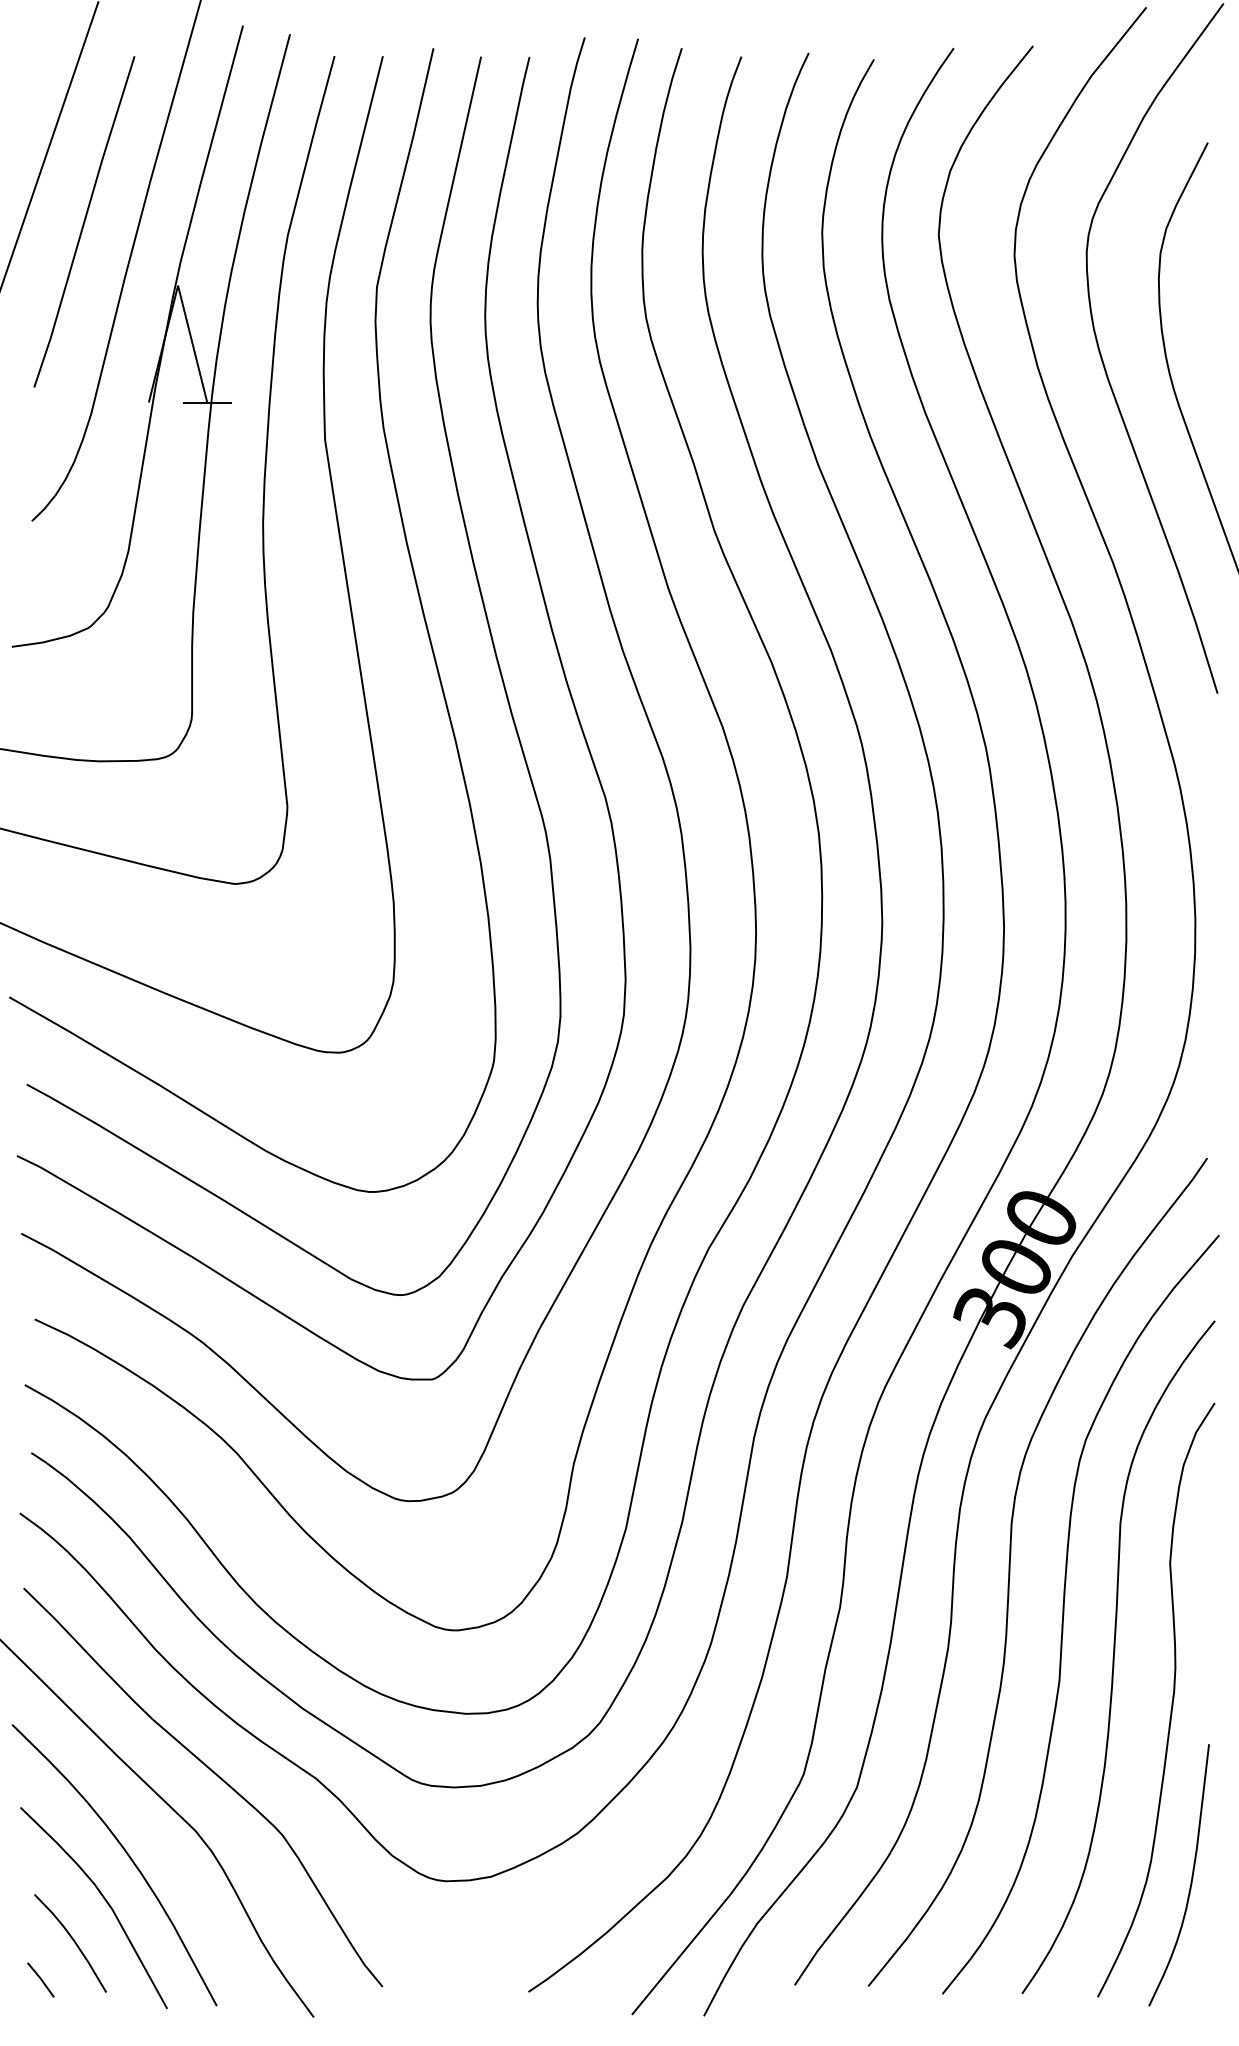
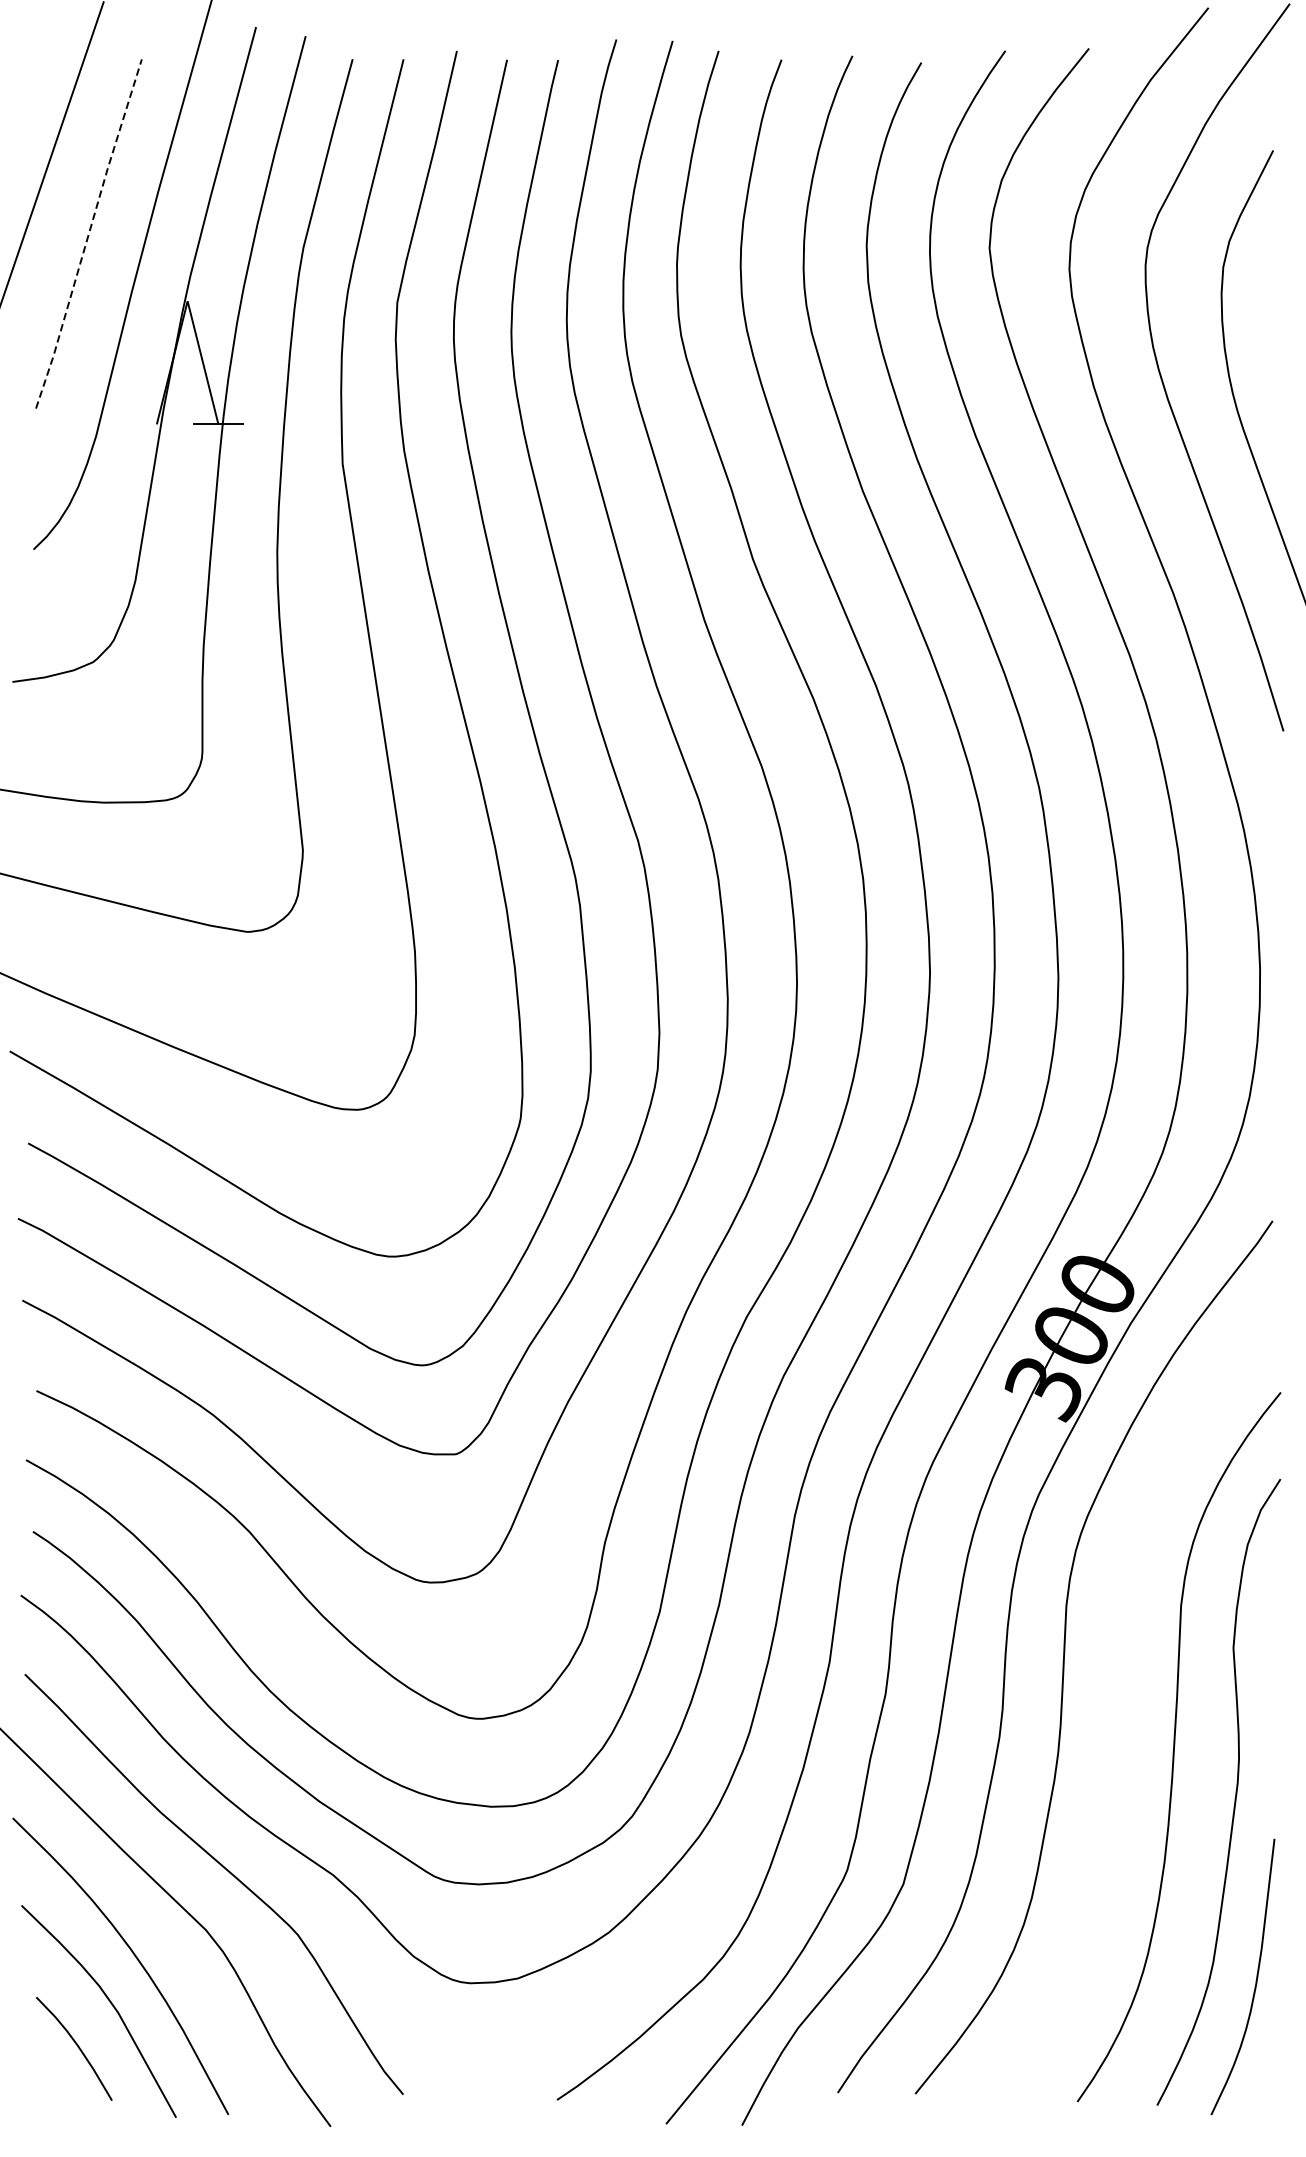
line: (84, 221) -> (89, 233), solid -> dashed
curve: (1064, 1614) -> (1122, 1702), removed
line: (40, 1979) -> (42, 2086), removed

